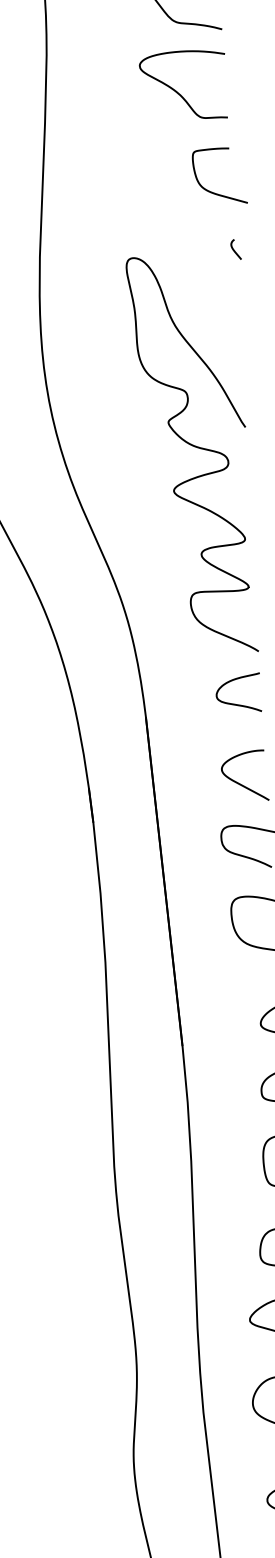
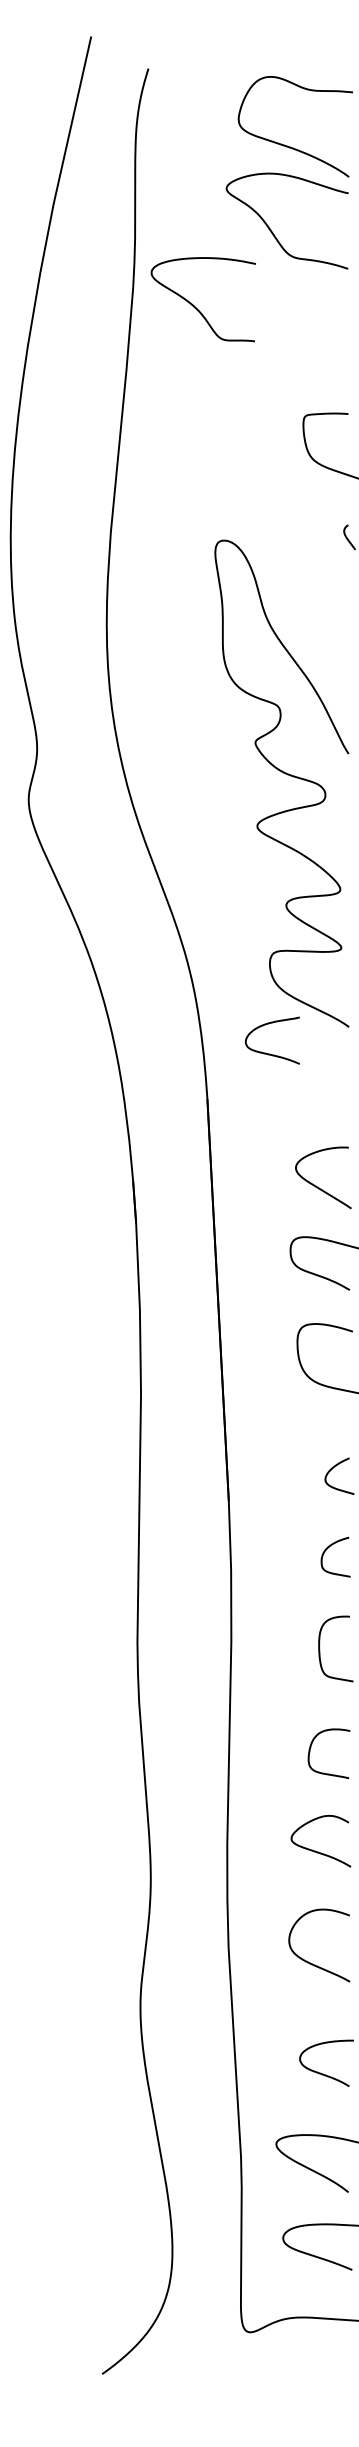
curve: (177, 91) -> (195, 306), moved
curve: (237, 704) -> (270, 1053), moved

